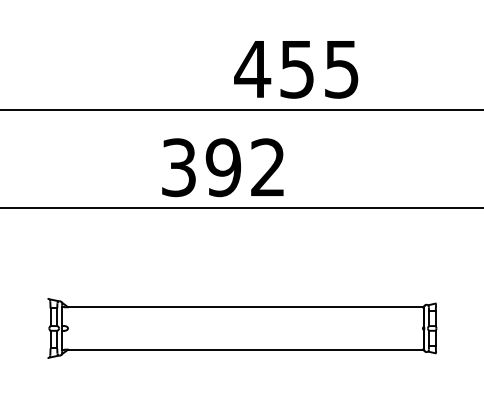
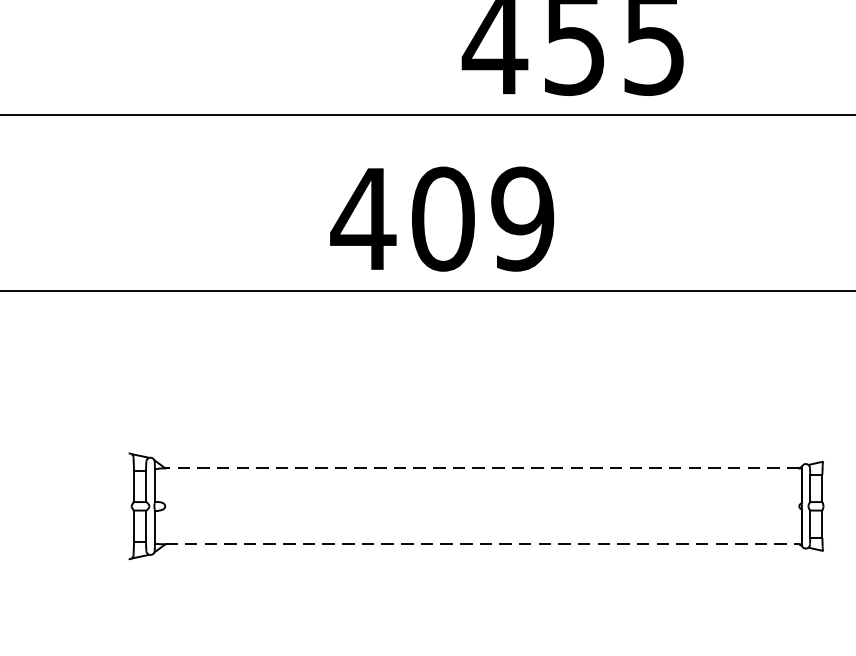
text: (222, 167) -> (441, 218), 392 -> 409
line: (244, 307) -> (480, 468), solid -> dashed
line: (245, 349) -> (482, 543), solid -> dashed

